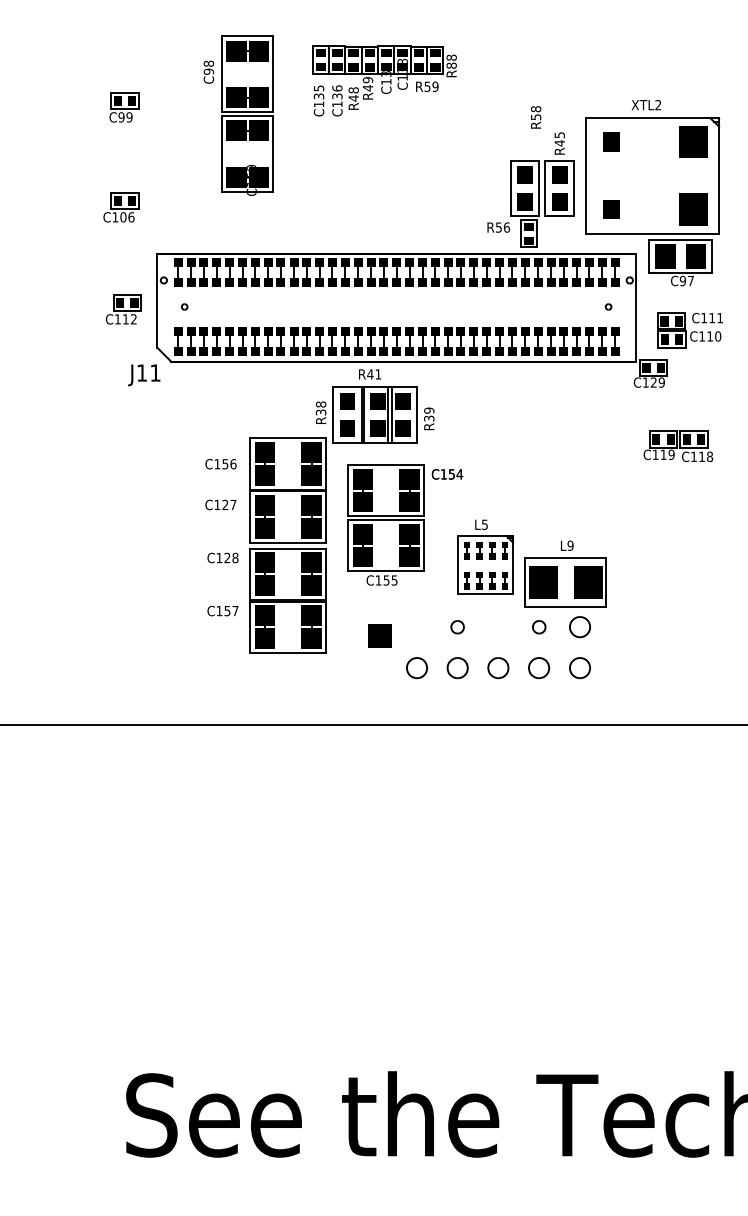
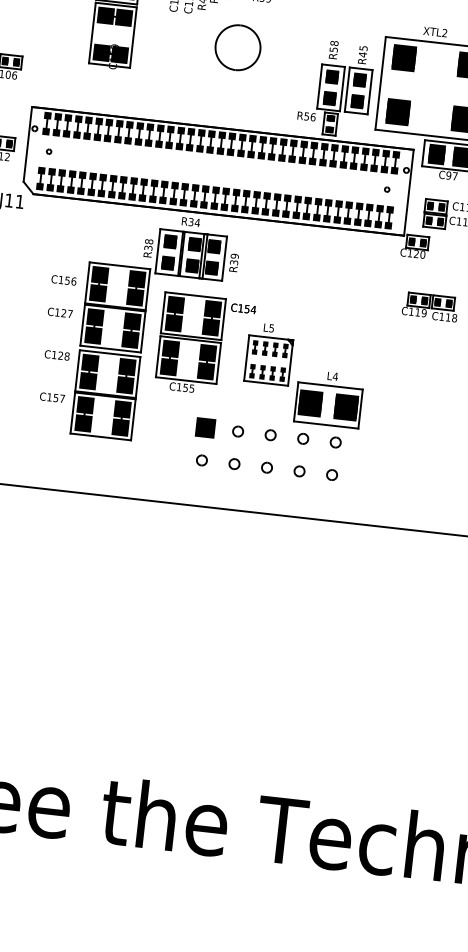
text: (535, 117) -> (333, 50), moved
part: (611, 141) -> (404, 57), size x1.67
part: (404, 151) -> (238, 47), added
part: (611, 209) -> (398, 112), size x1.67
text: (374, 374) -> (194, 222), R41 -> R34
text: (661, 382) -> (422, 254), C129 -> C120
text: (570, 545) -> (335, 376), L9 -> L4
part: (485, 556) -> (269, 353), moved
part: (498, 627) -> (270, 435), added
part: (579, 627) -> (335, 442), size x0.62
part: (379, 635) -> (205, 427), moved
part: (416, 667) -> (201, 460), size x0.62
part: (457, 667) -> (234, 463), size x0.62
part: (498, 667) -> (267, 467), size x0.62
part: (539, 667) -> (299, 471), size x0.62
part: (579, 667) -> (331, 474), size x0.62

